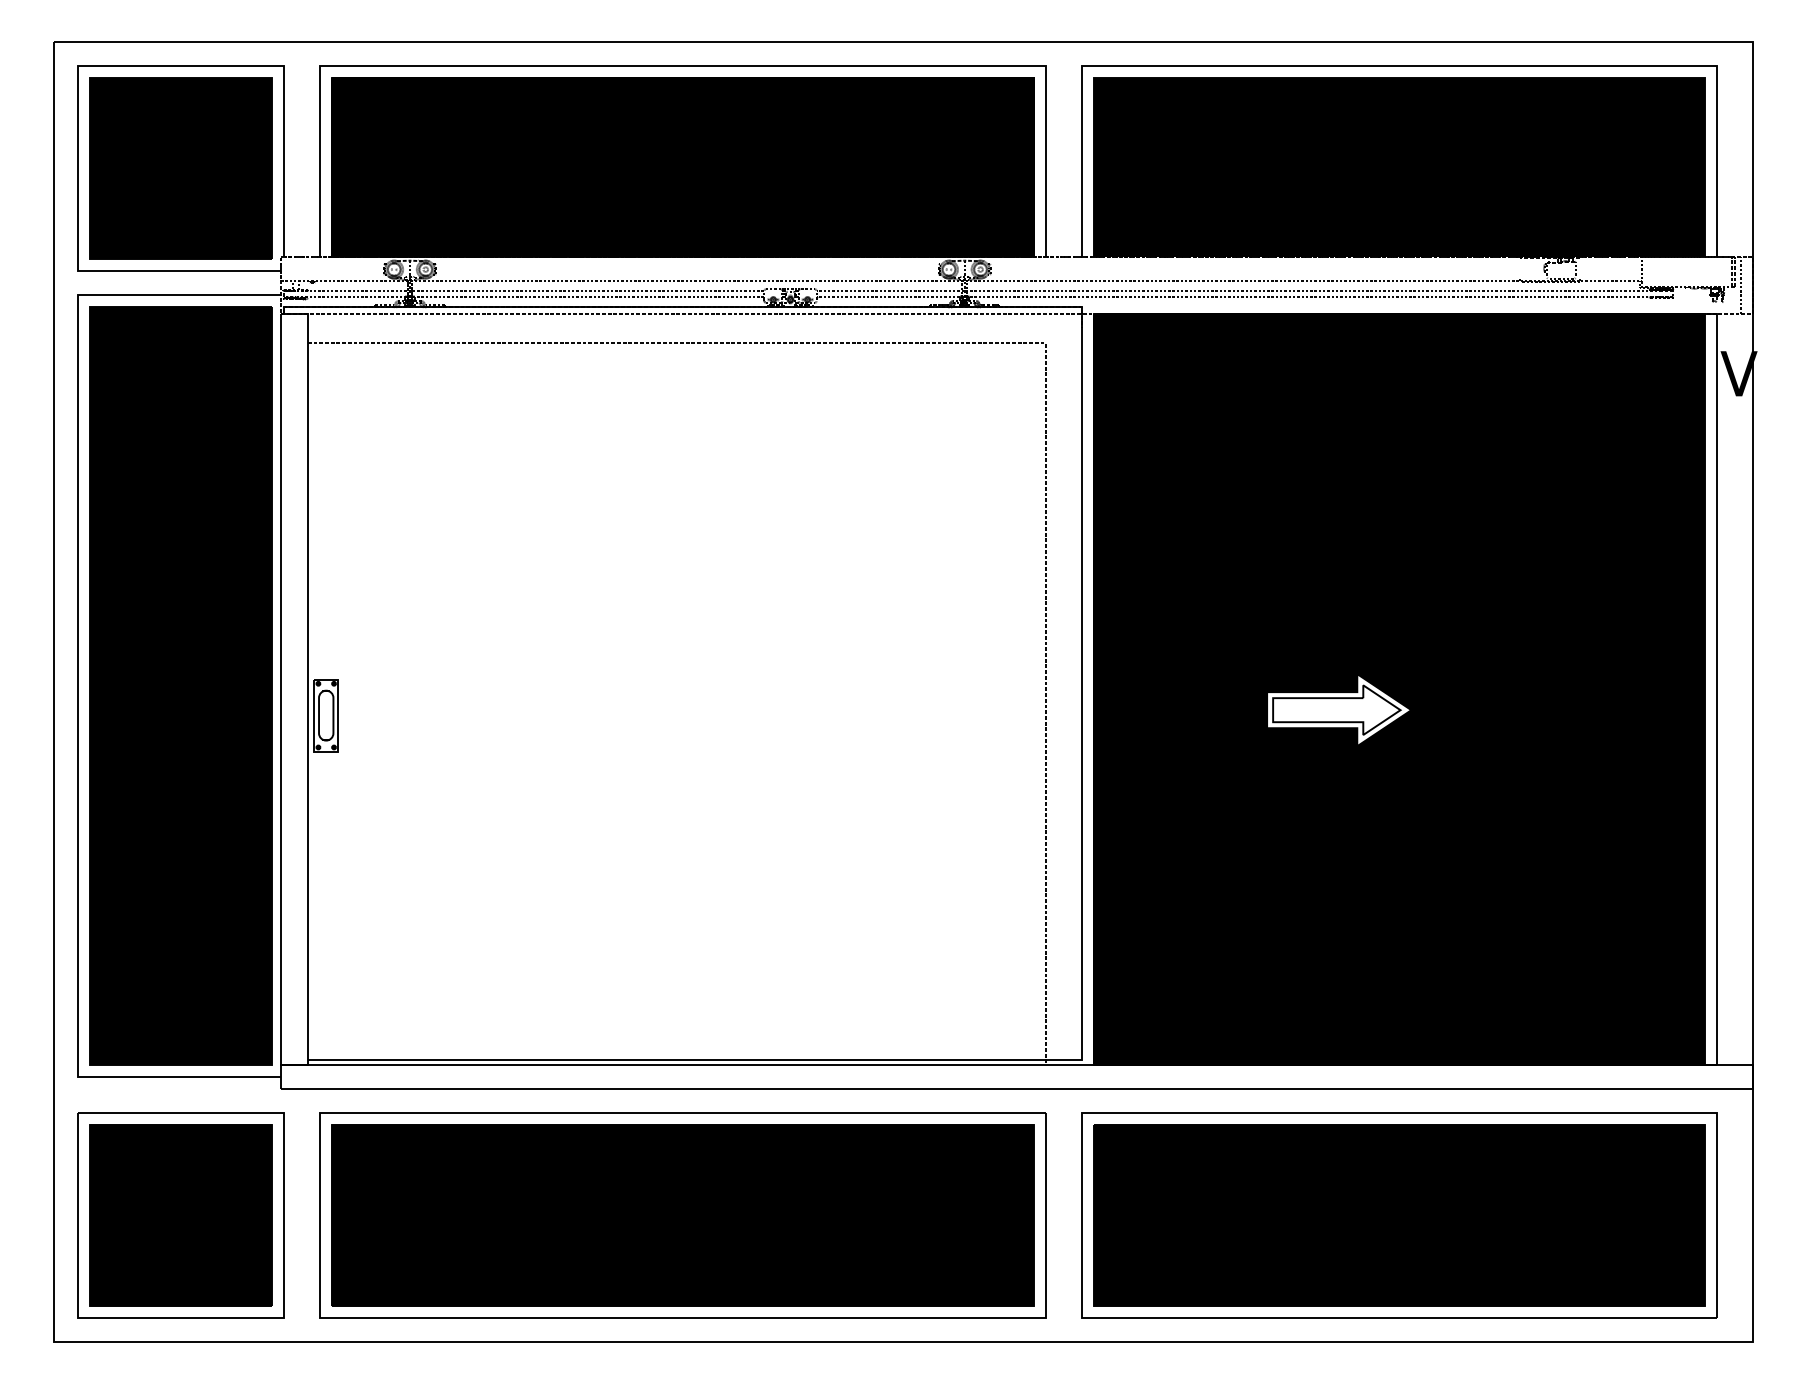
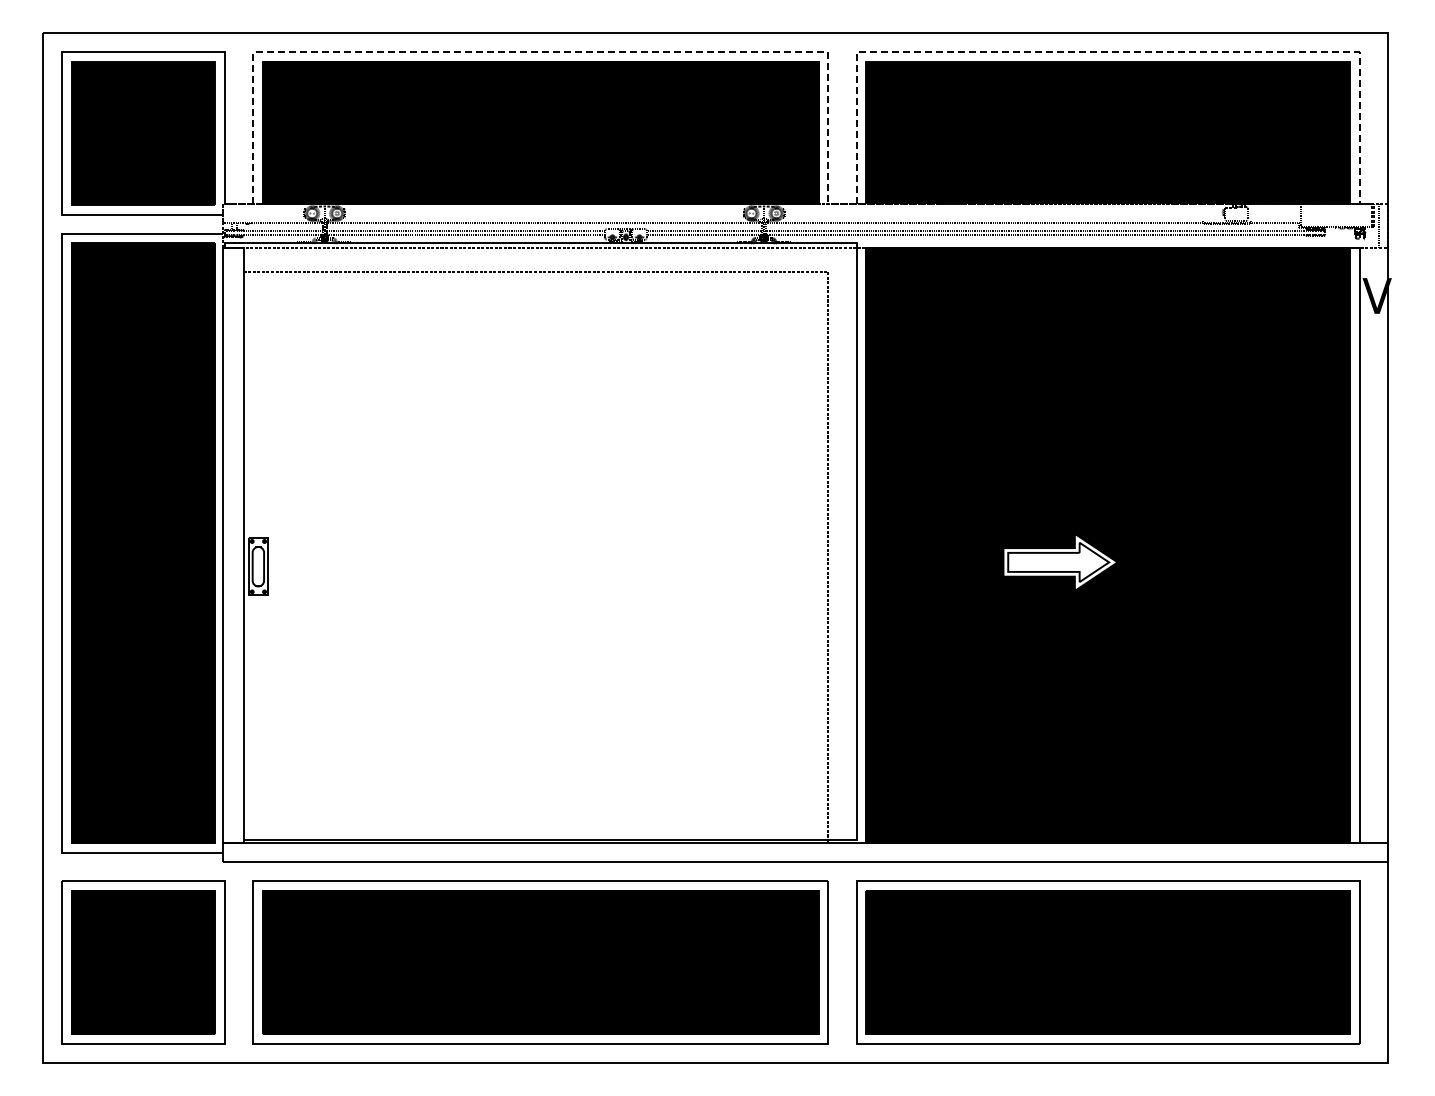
line: (683, 66) -> (541, 52), solid -> dashed
line: (1399, 66) -> (1108, 52), solid -> dashed

